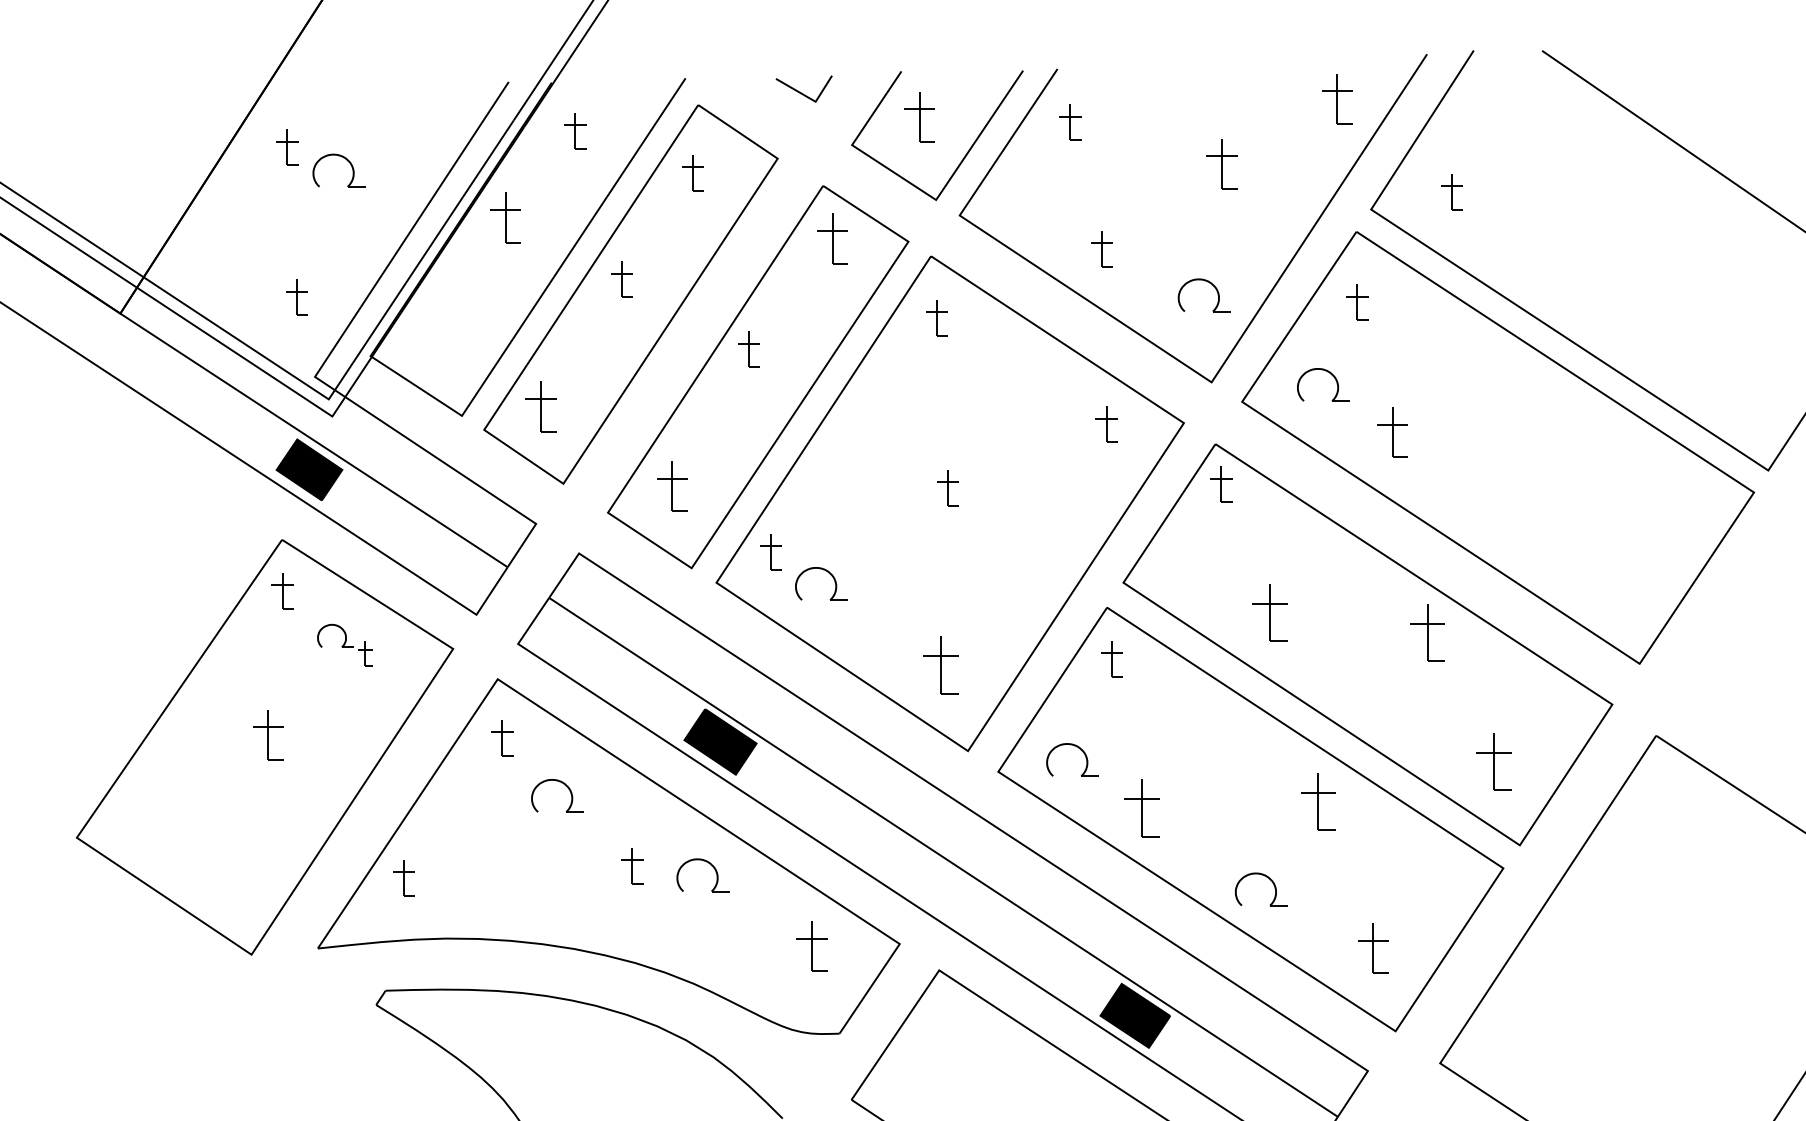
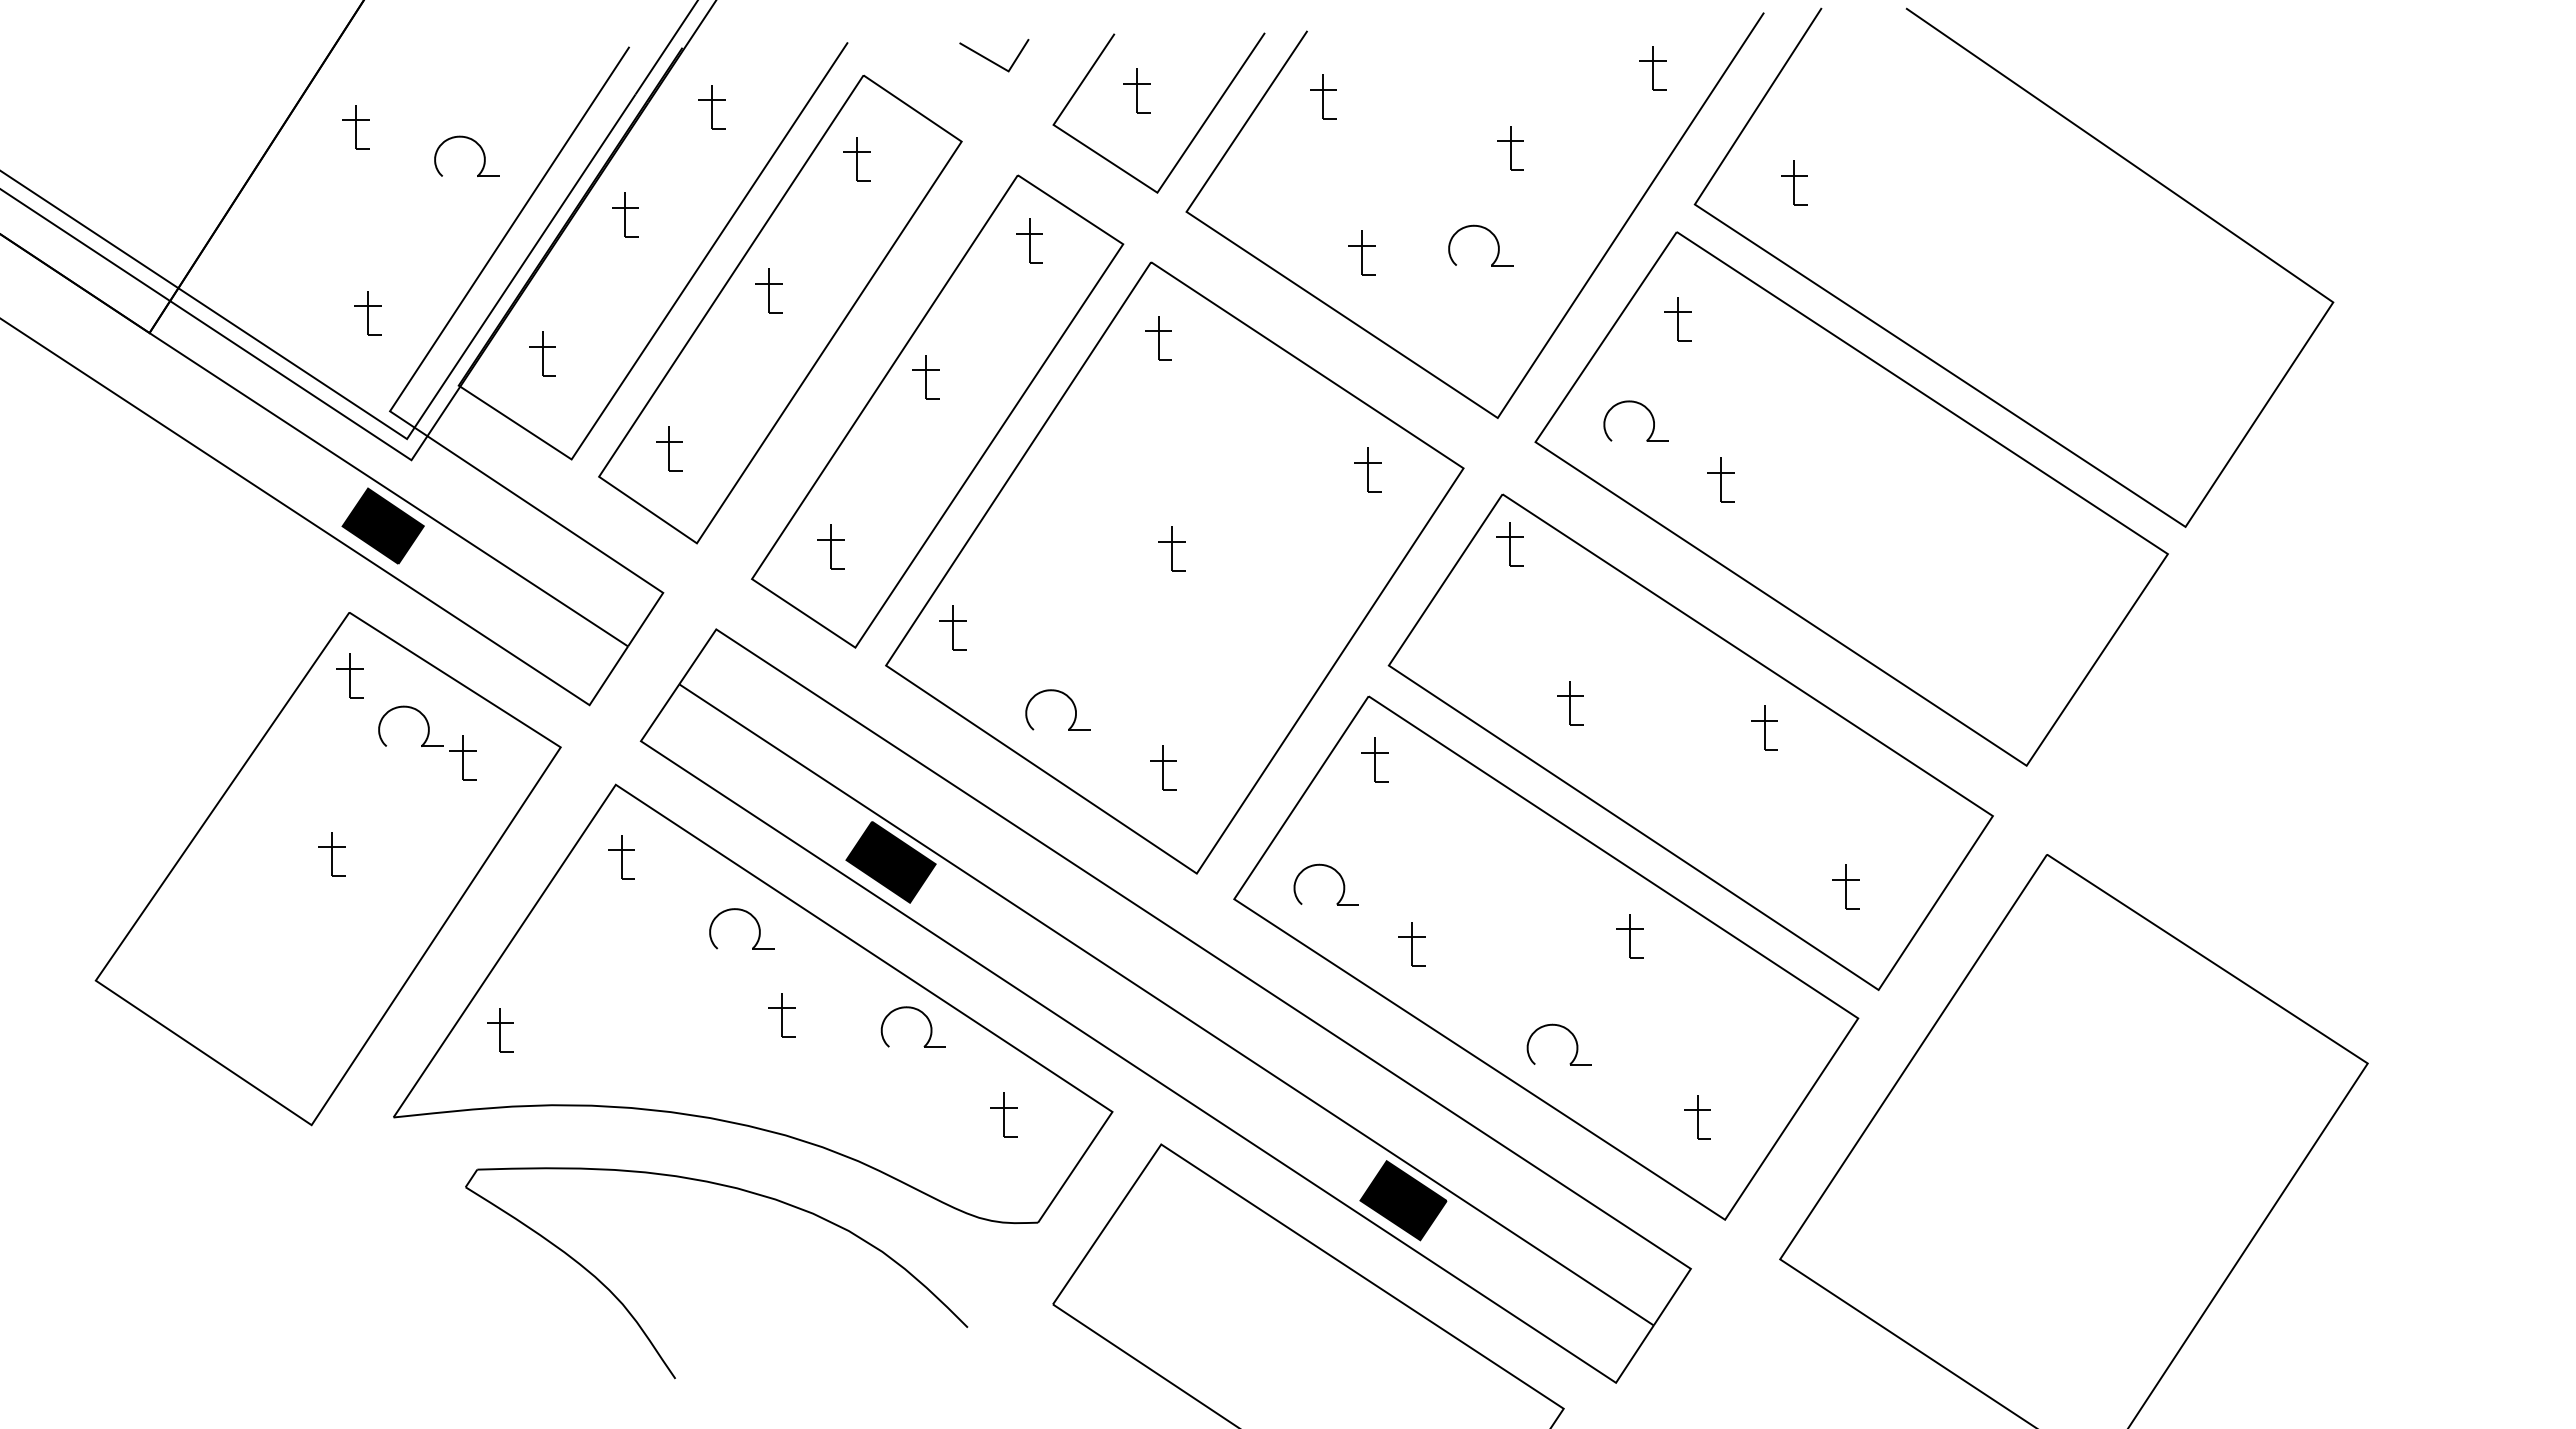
part: (1336, 99) -> (1652, 68), size x0.71
part: (919, 117) -> (1136, 90), size x0.71
part: (346, 160) -> (475, 143), moved
part: (1221, 164) -> (1510, 148), size x0.71
part: (505, 217) -> (625, 214), size x0.71
part: (832, 238) -> (1029, 240), size x0.71
part: (1213, 286) -> (1491, 234), moved
part: (438, 330) -> (542, 353), added
part: (541, 407) -> (669, 448), size x0.71
part: (1391, 432) -> (1720, 479), size x0.71
part: (671, 486) -> (830, 546), size x0.71
part: (830, 574) -> (1068, 698), moved
part: (1270, 613) -> (1570, 703), size x0.62
part: (1427, 632) -> (1764, 727), size x0.62
part: (345, 645) -> (427, 742), size x1.43
part: (941, 665) -> (1163, 767), size x0.62
part: (267, 735) -> (331, 854), size x0.71
part: (1493, 761) -> (1845, 886), size x0.62
part: (566, 786) -> (752, 917), moved
part: (1318, 802) -> (1629, 936), size x0.62
part: (1141, 808) -> (1411, 944), size x0.62
part: (709, 864) -> (921, 1013), moved
part: (811, 946) -> (1003, 1114), size x0.71
part: (1373, 948) -> (1697, 1117), size x0.71

